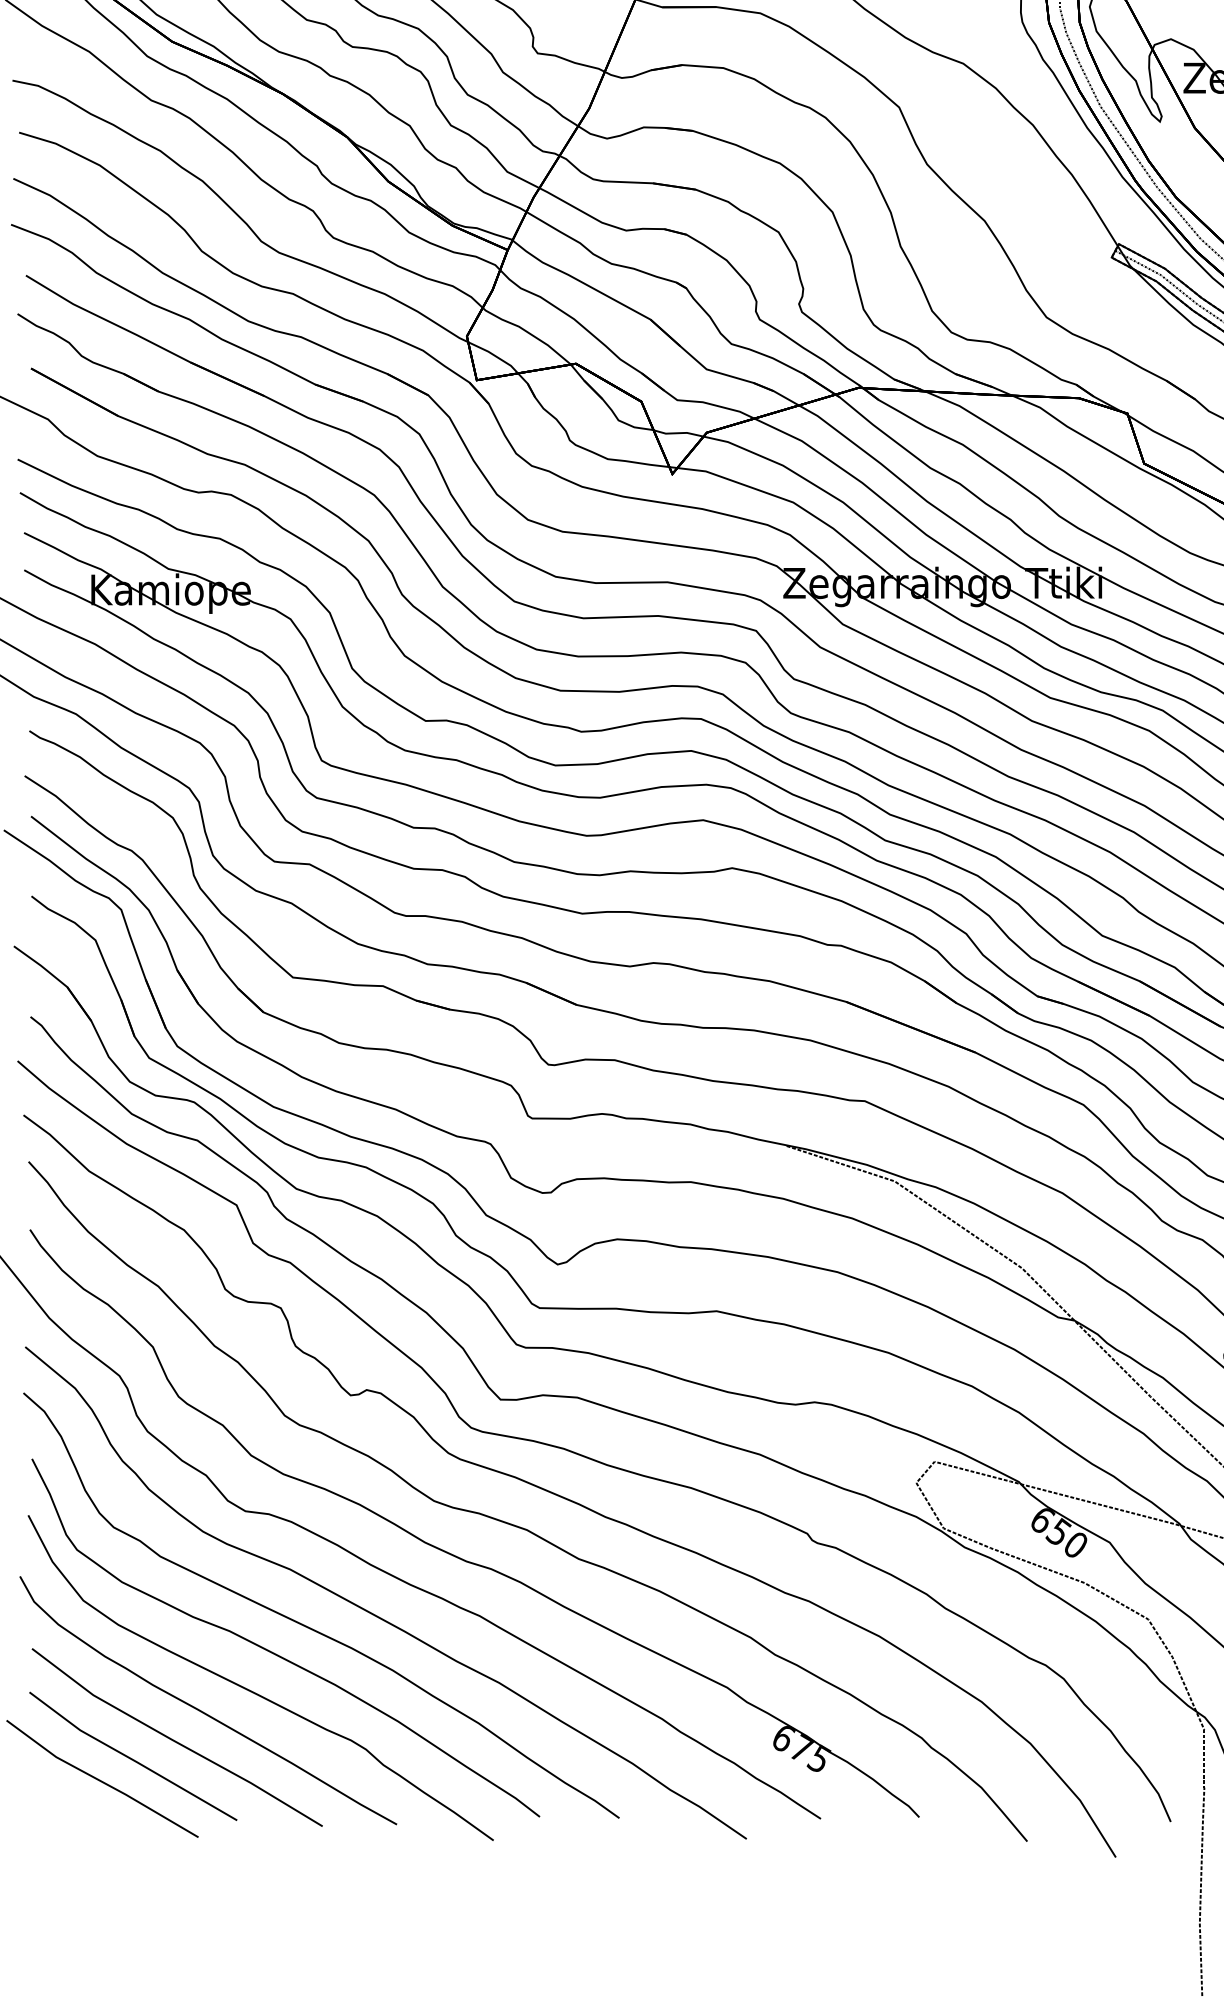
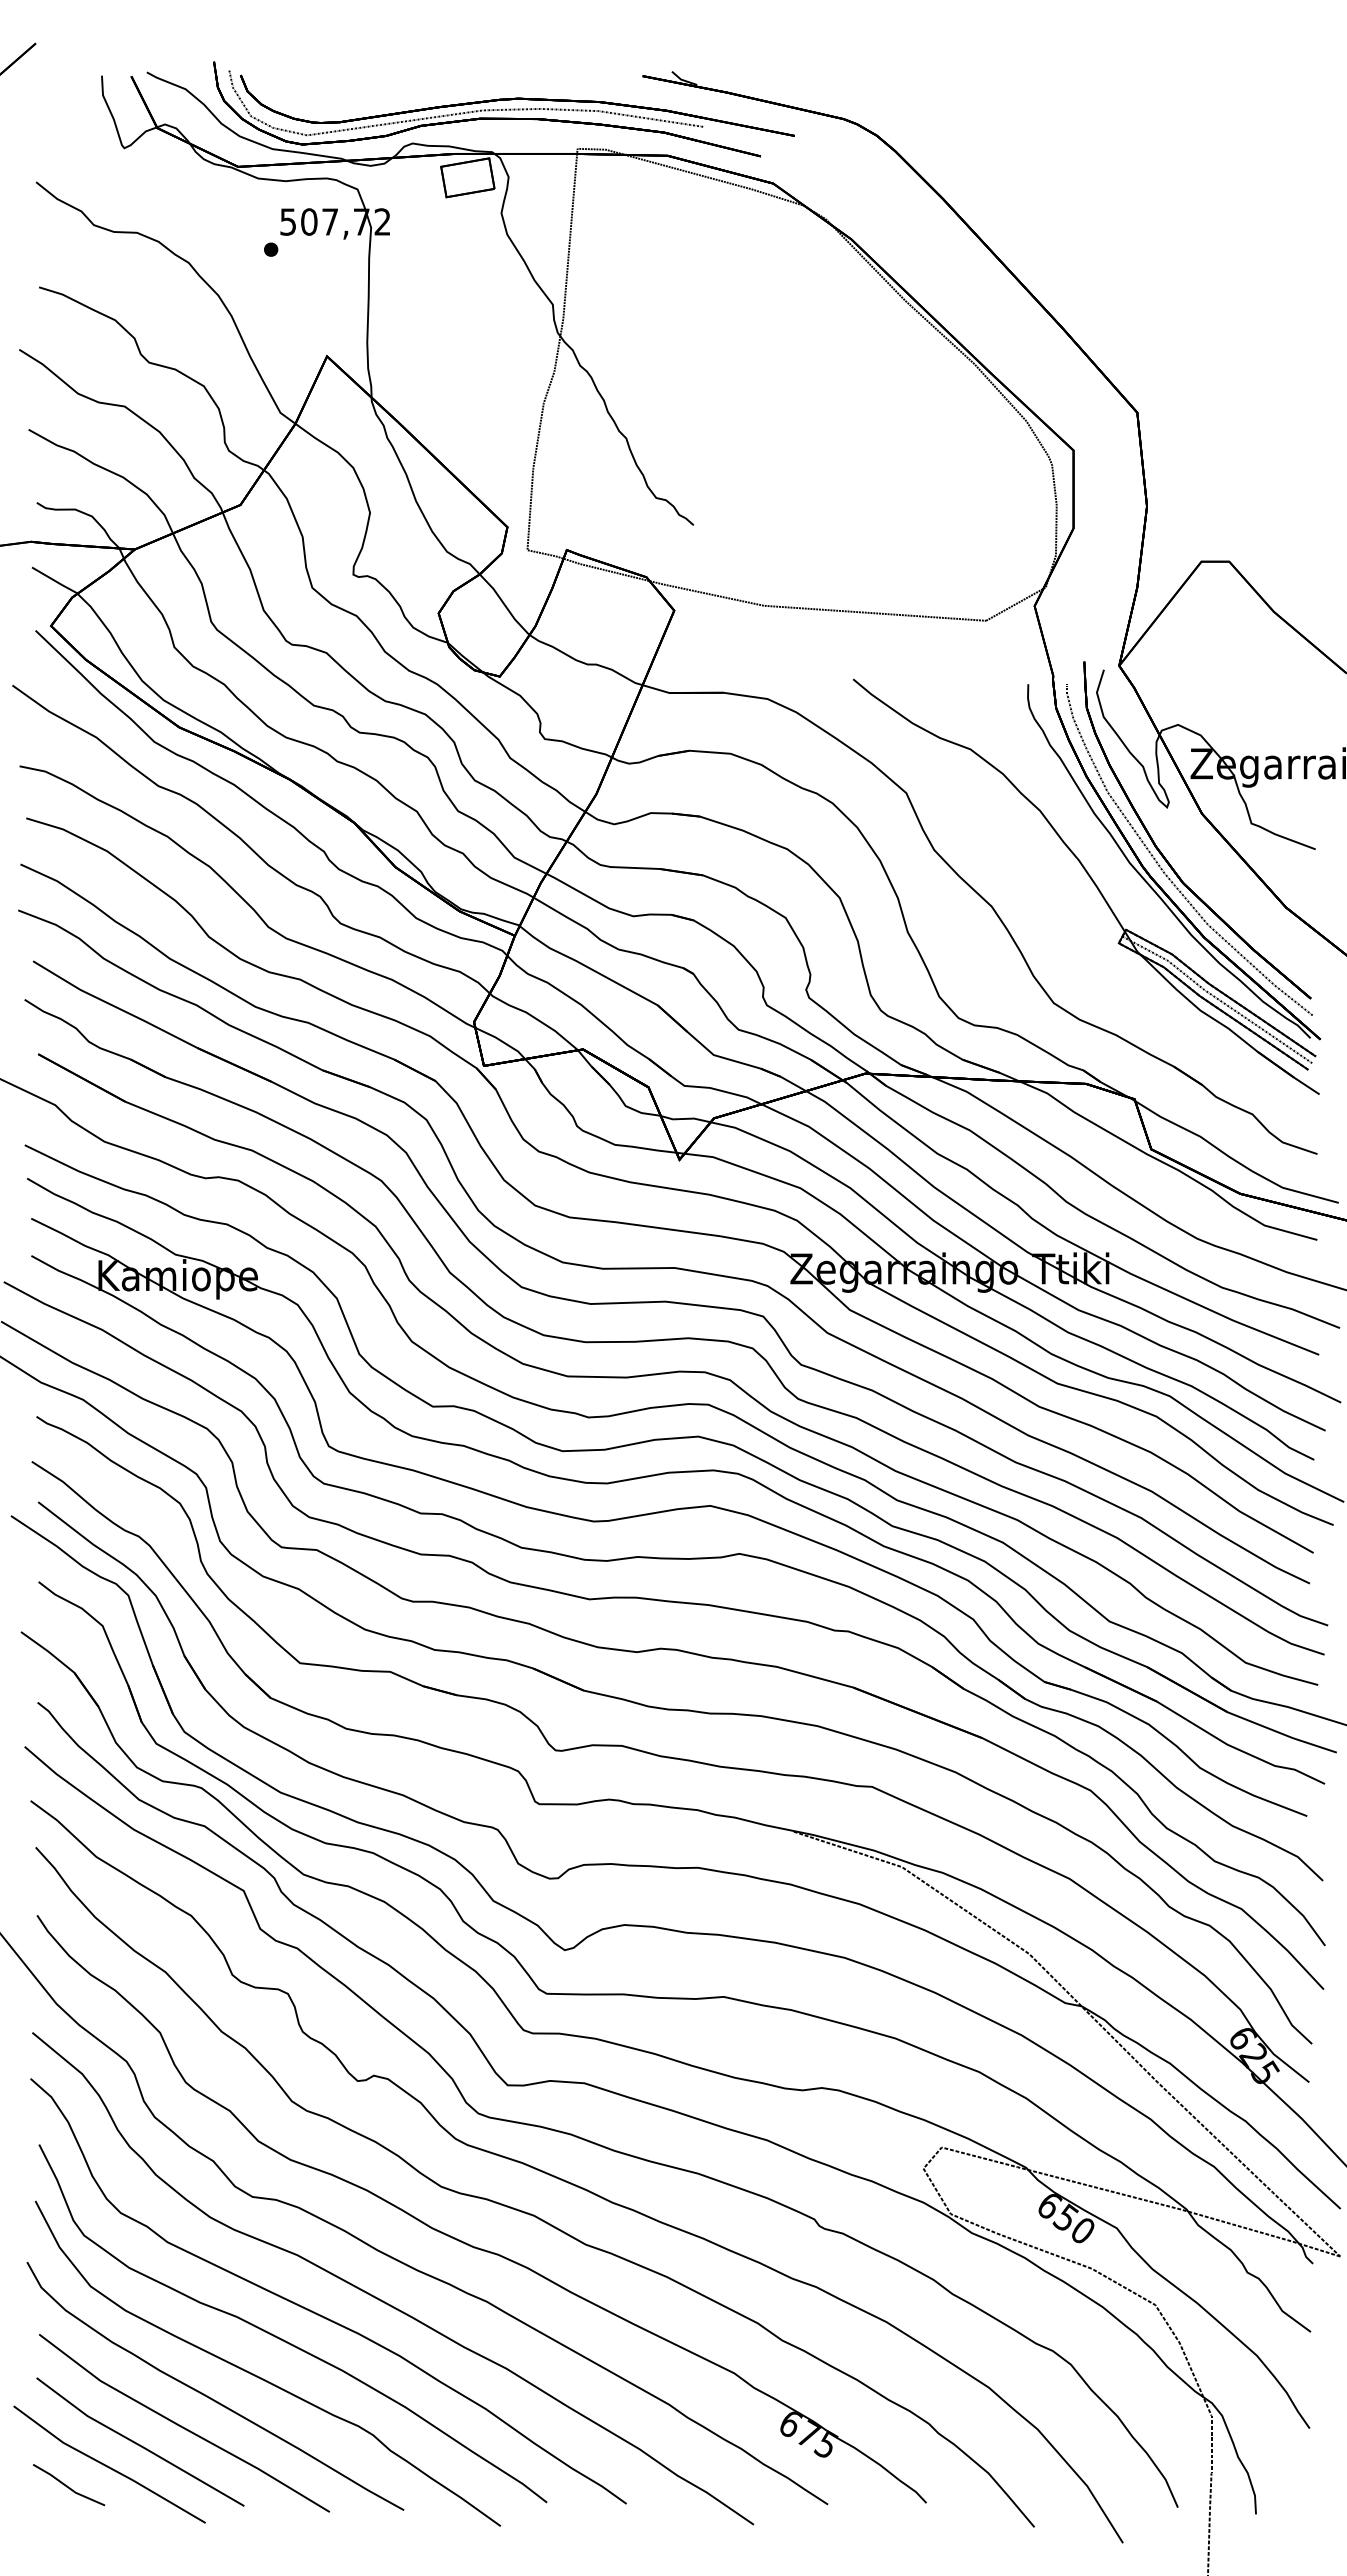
line: (60, 1799) -> (67, 2485), added

